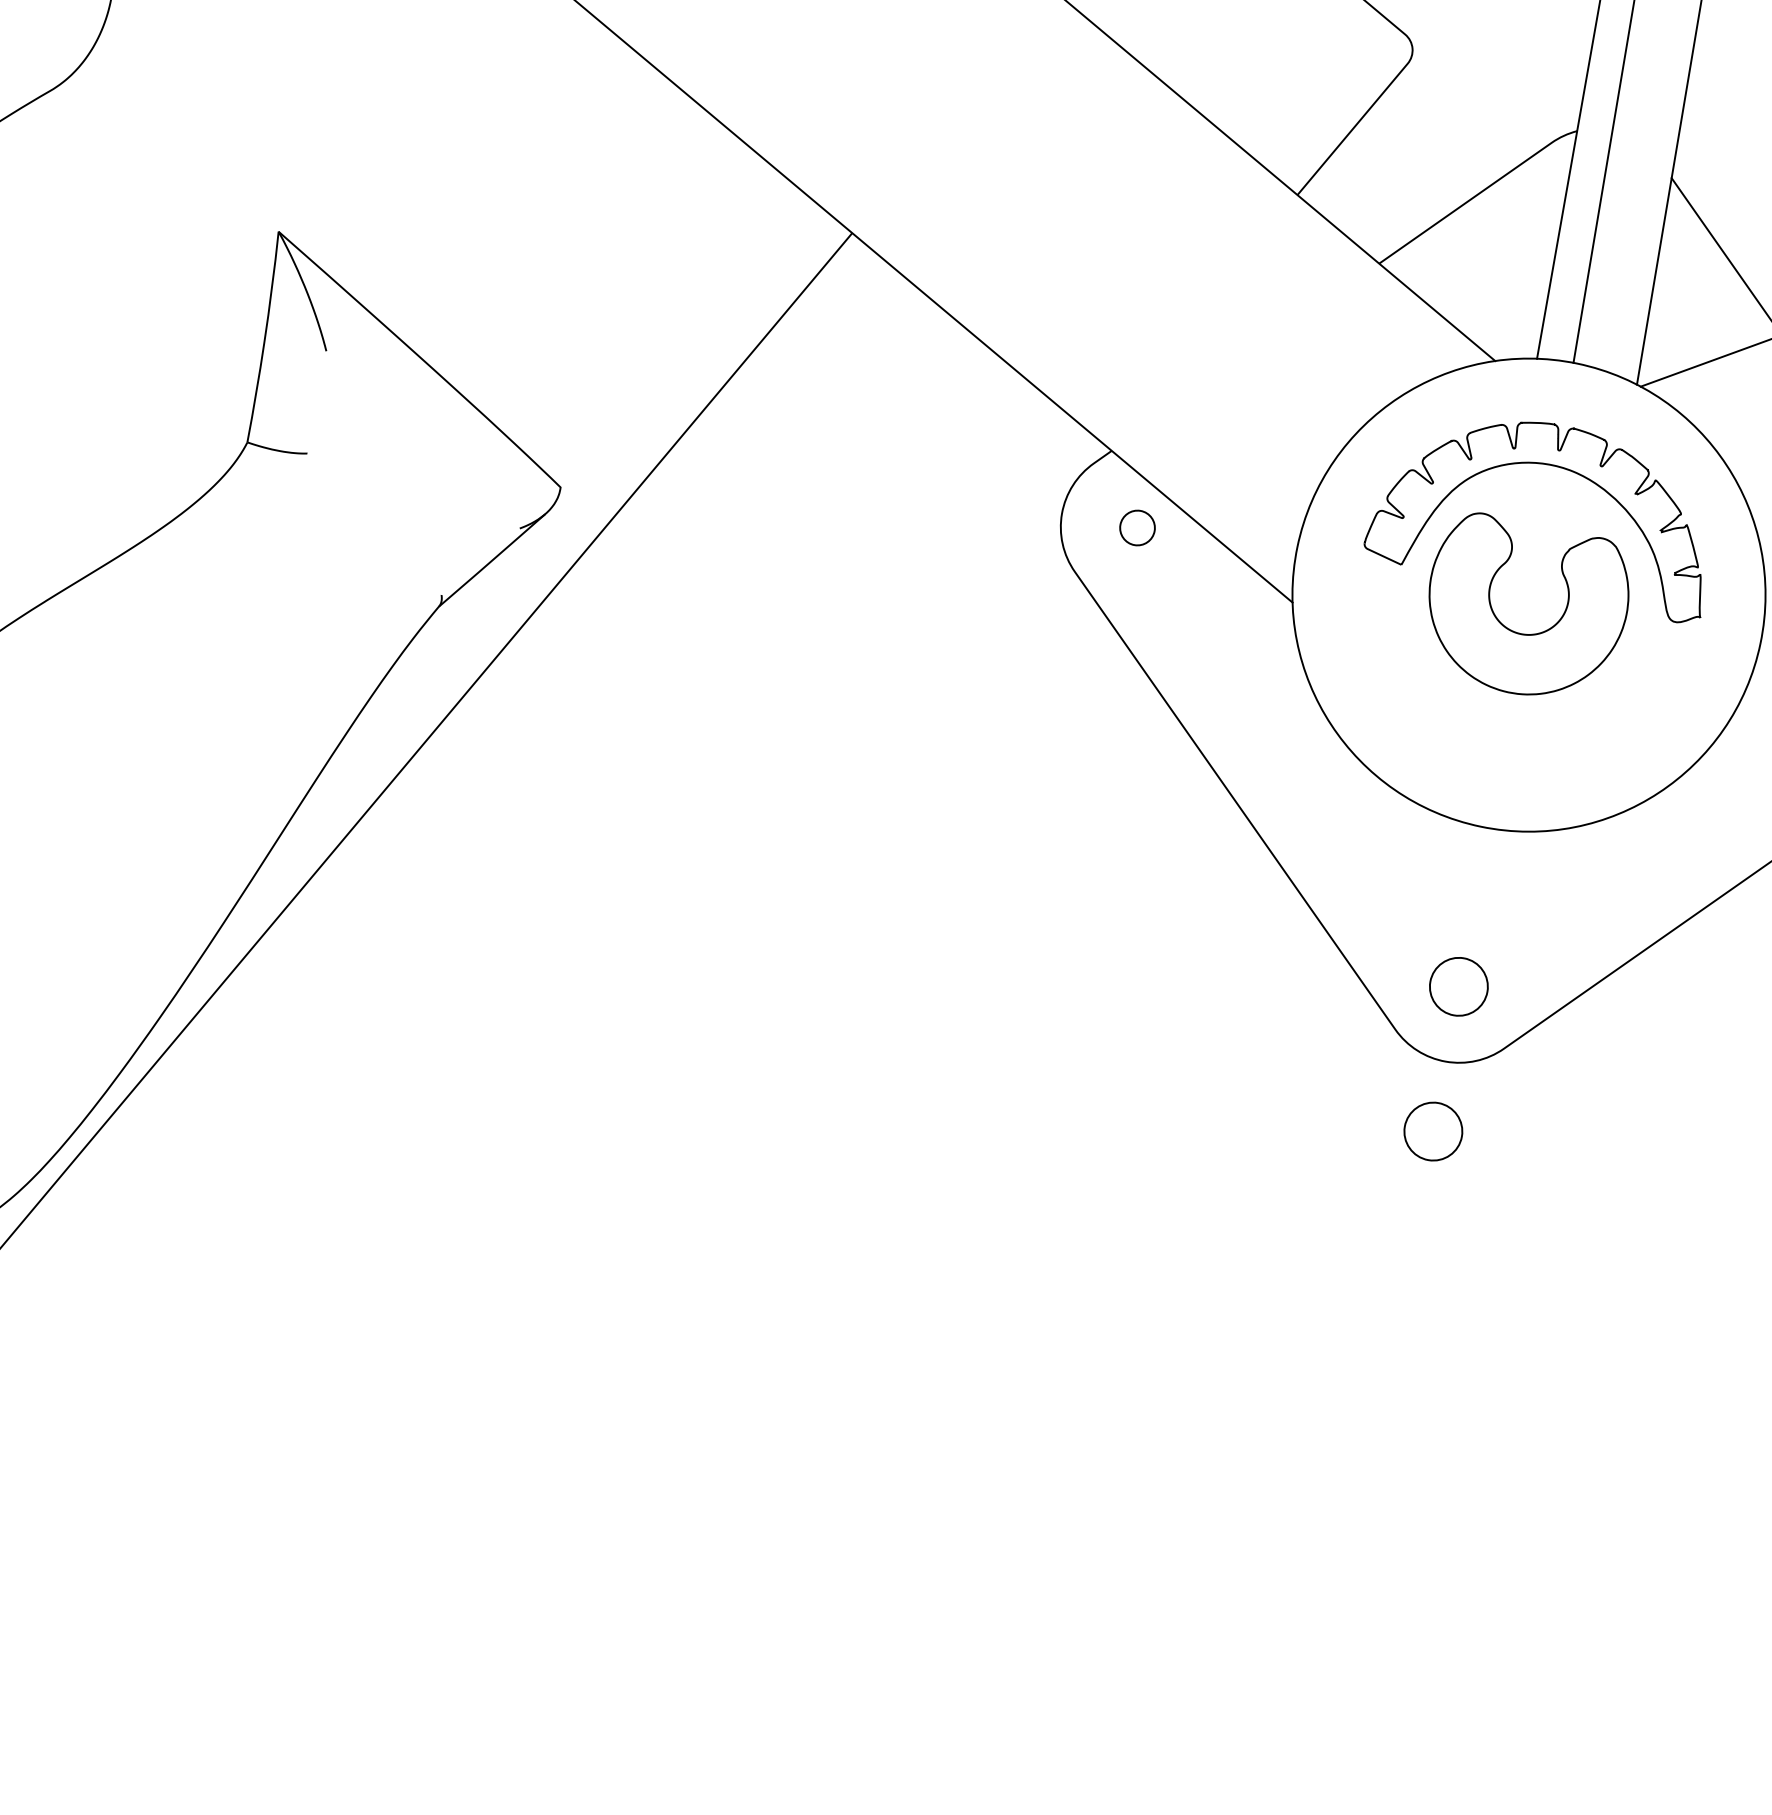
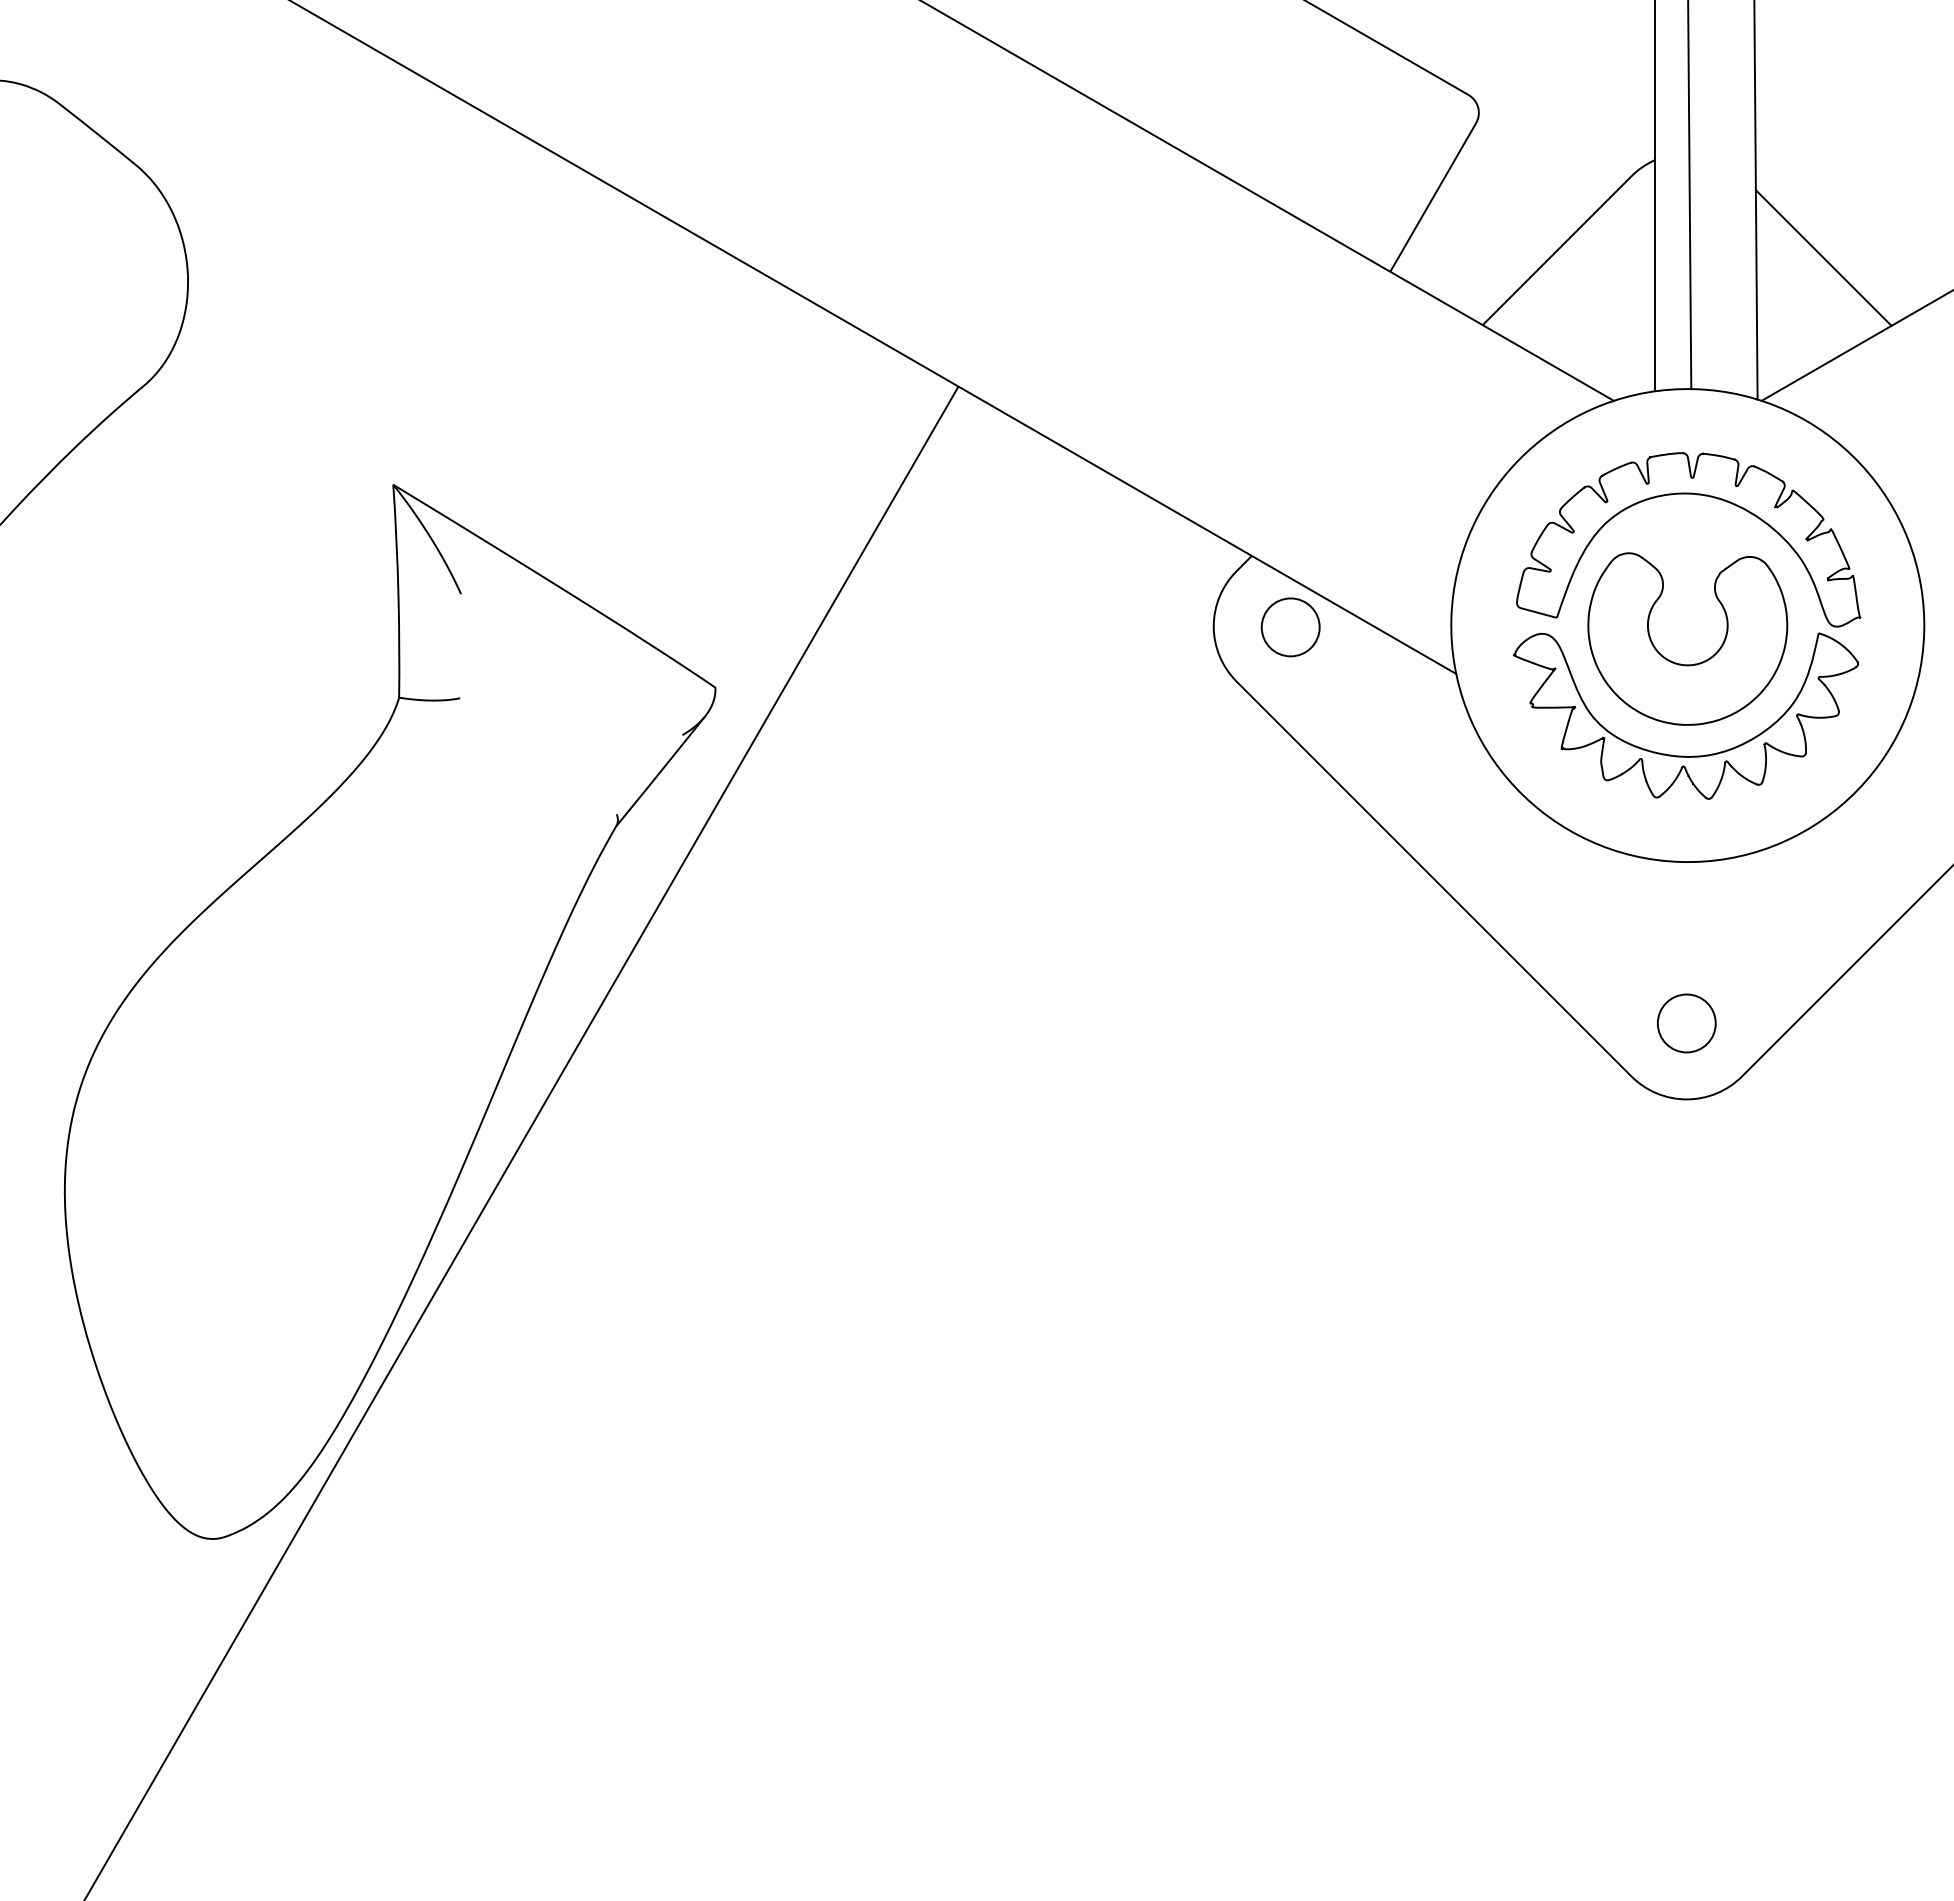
part: (1137, 528) -> (1290, 627), size x1.67
part: (1503, 722) -> (1684, 755), added
part: (1433, 1131) -> (1686, 1170), removed

